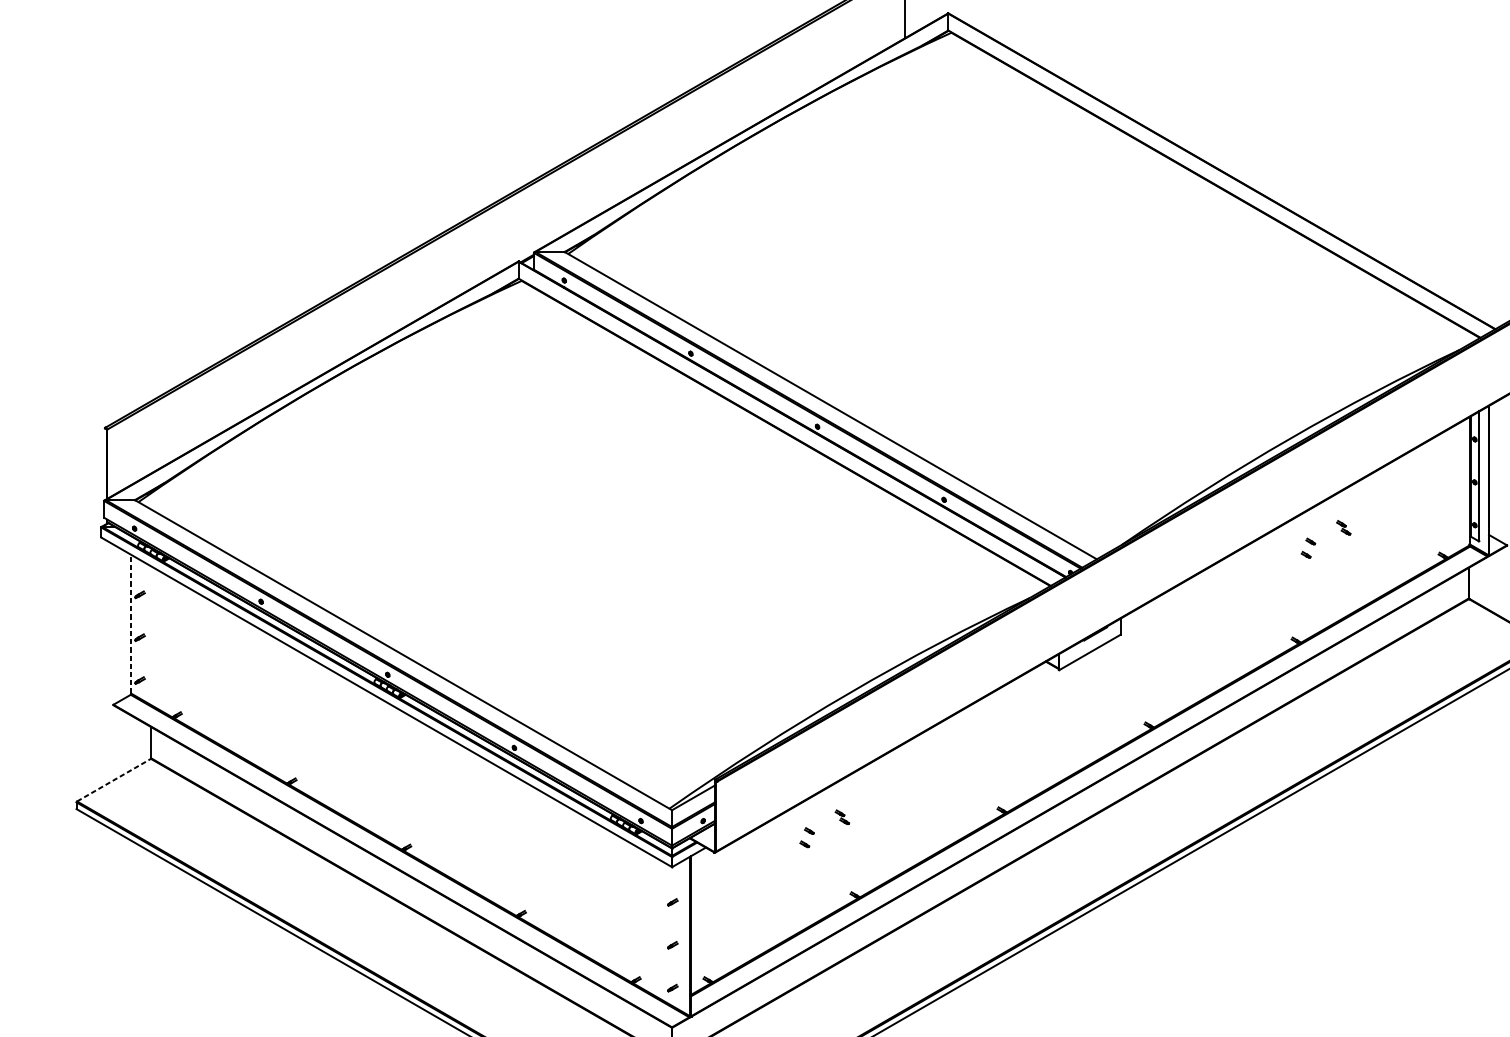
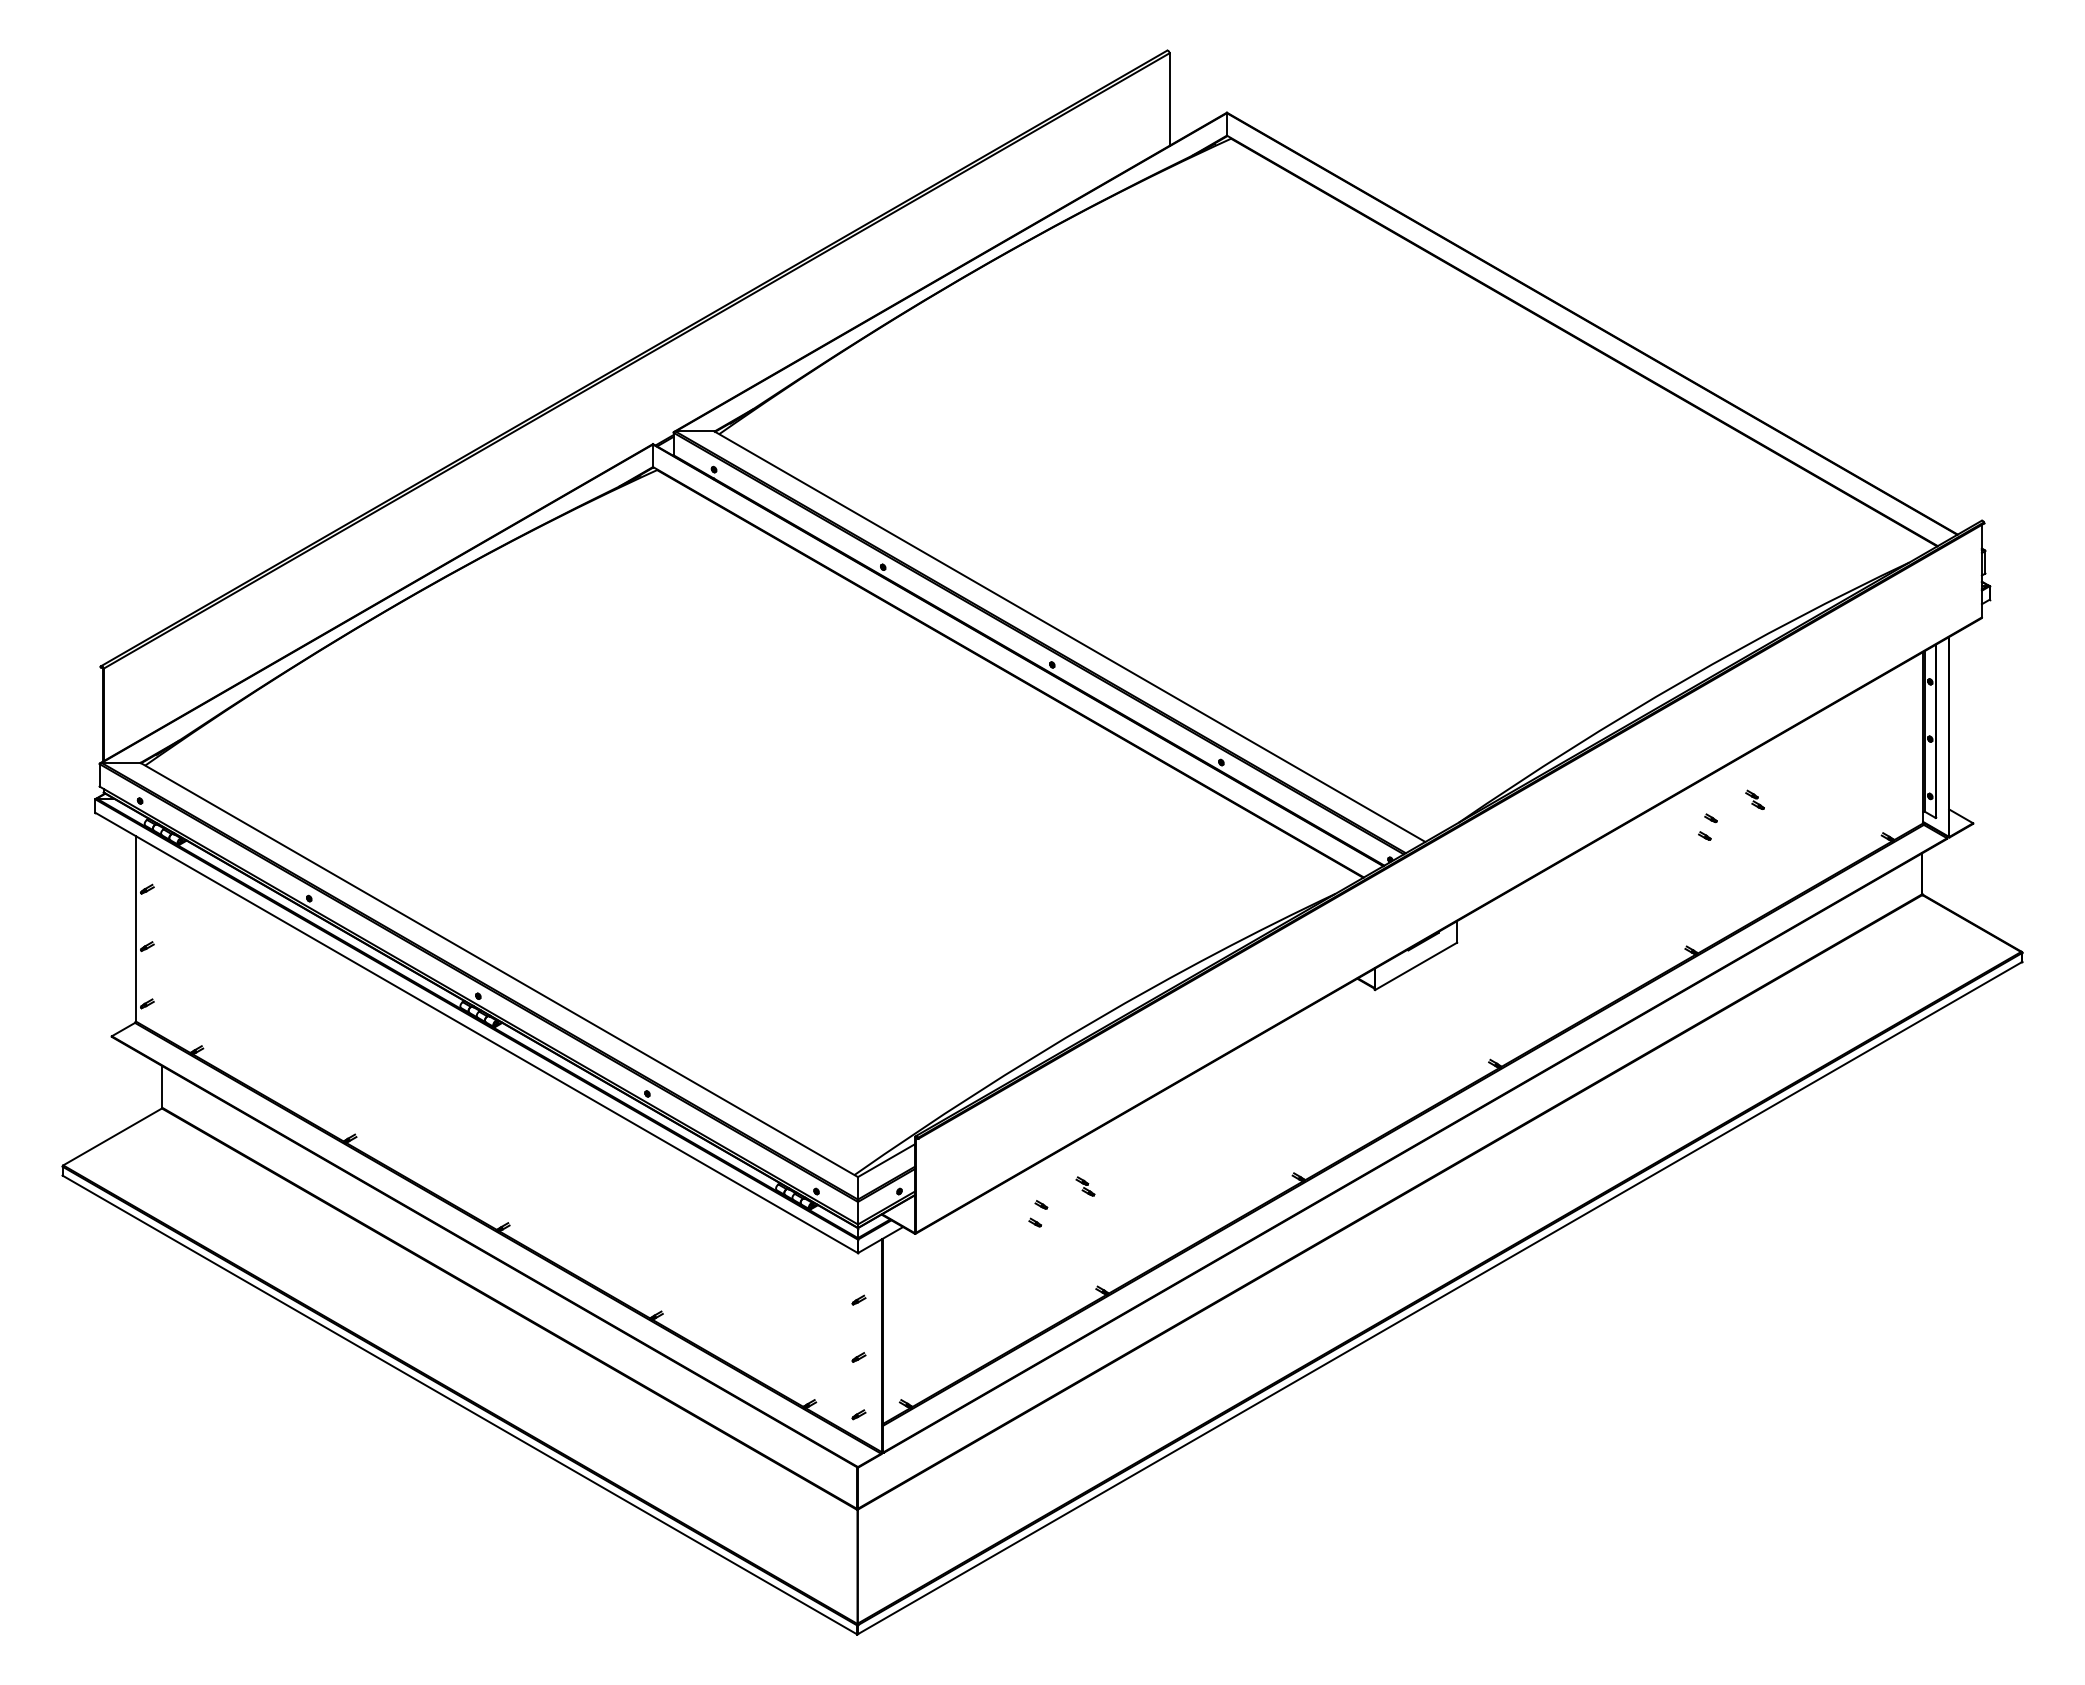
line: (131, 624) -> (135, 928), dashed -> solid
line: (113, 779) -> (112, 1136), dashed -> solid

